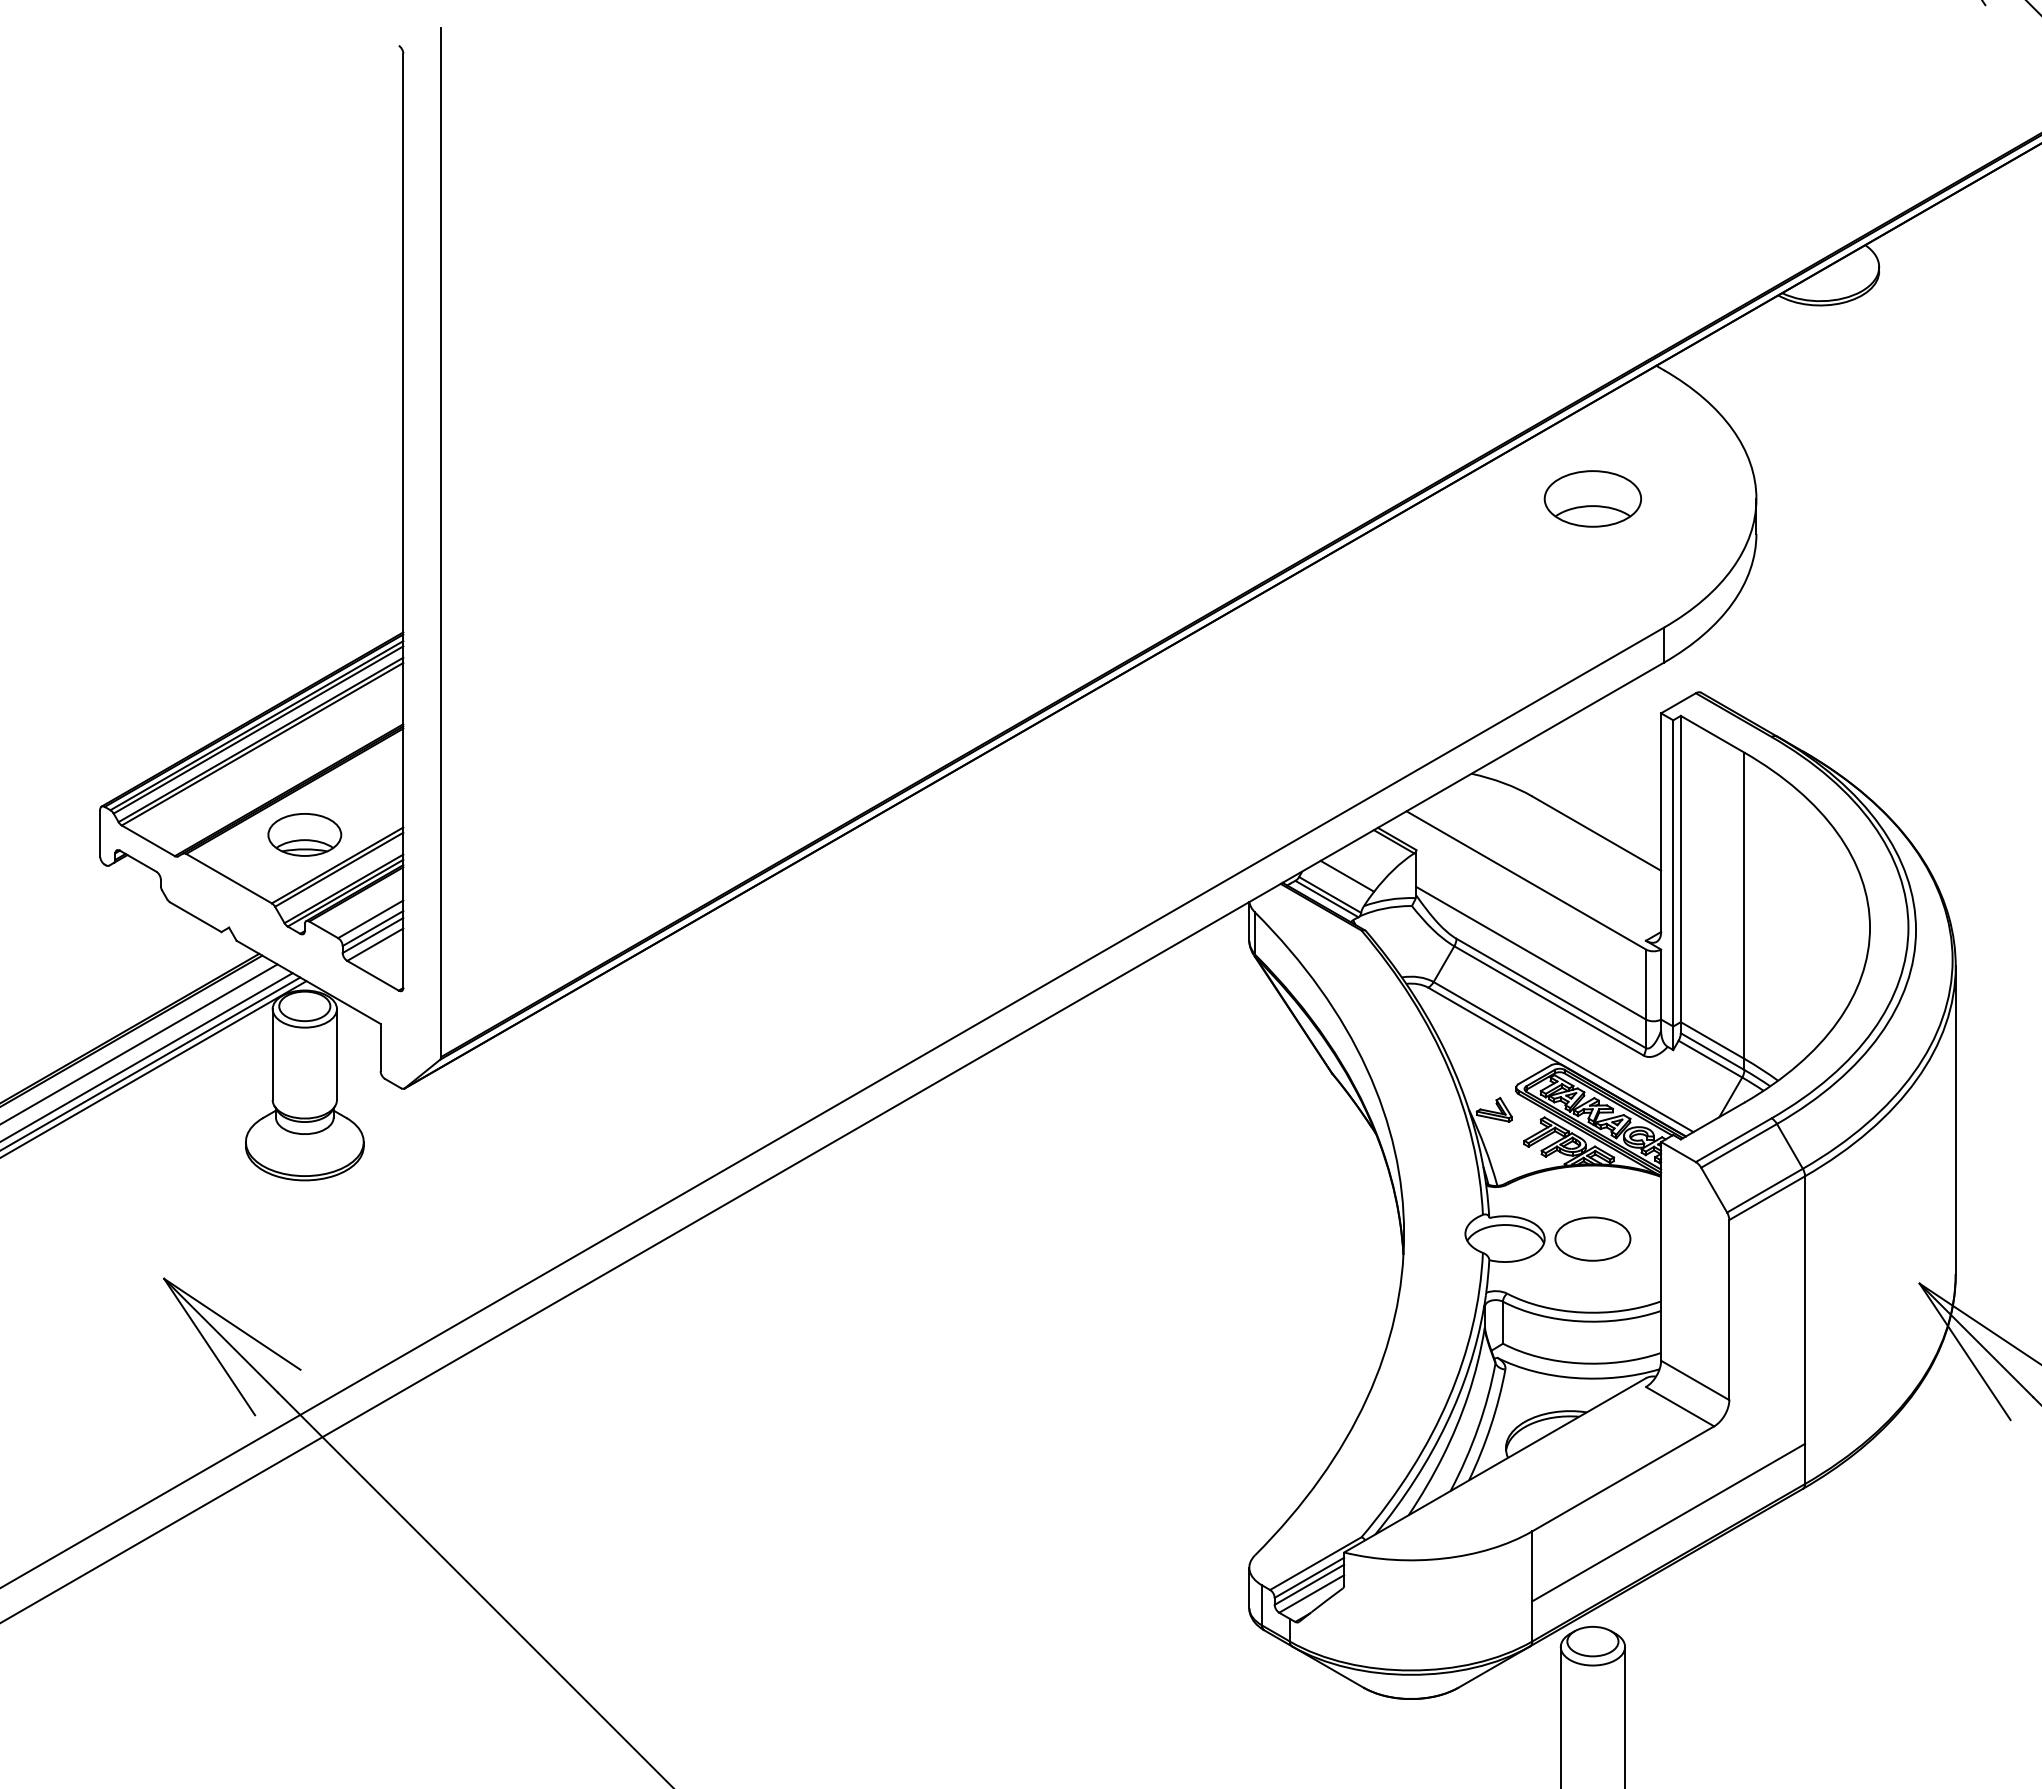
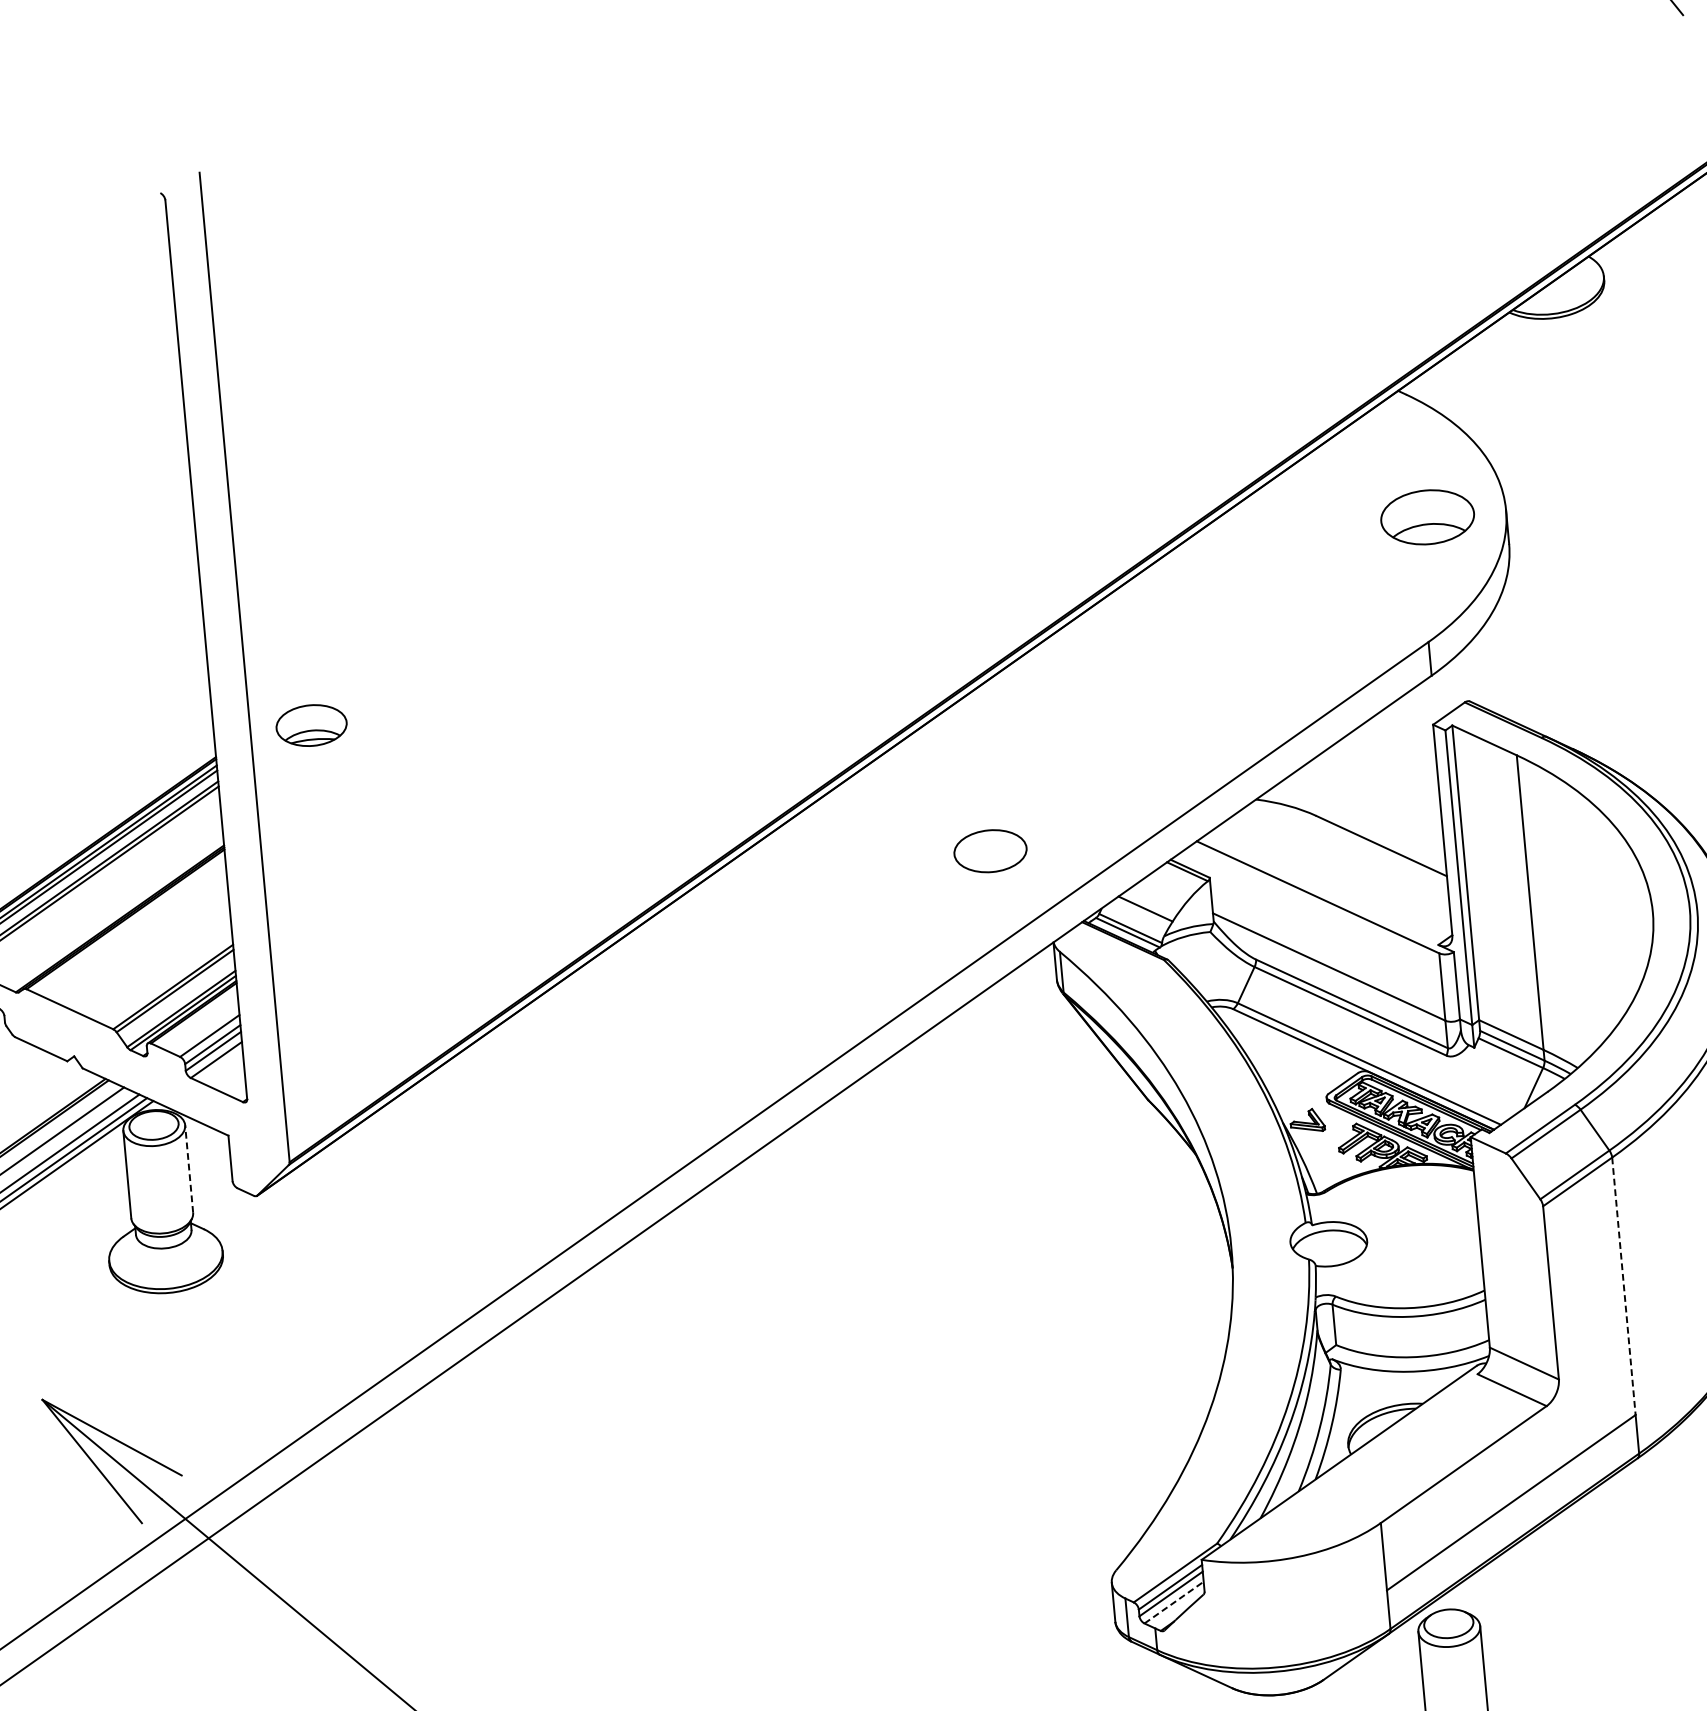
part: (1592, 498) -> (1427, 516), moved
part: (304, 834) -> (311, 725), moved
line: (336, 1054) -> (188, 1168), solid -> dashed
part: (1592, 1238) -> (990, 850), moved
line: (1805, 1310) -> (1624, 1286), solid -> dashed
line: (1312, 1593) -> (1174, 1602), solid -> dashed

